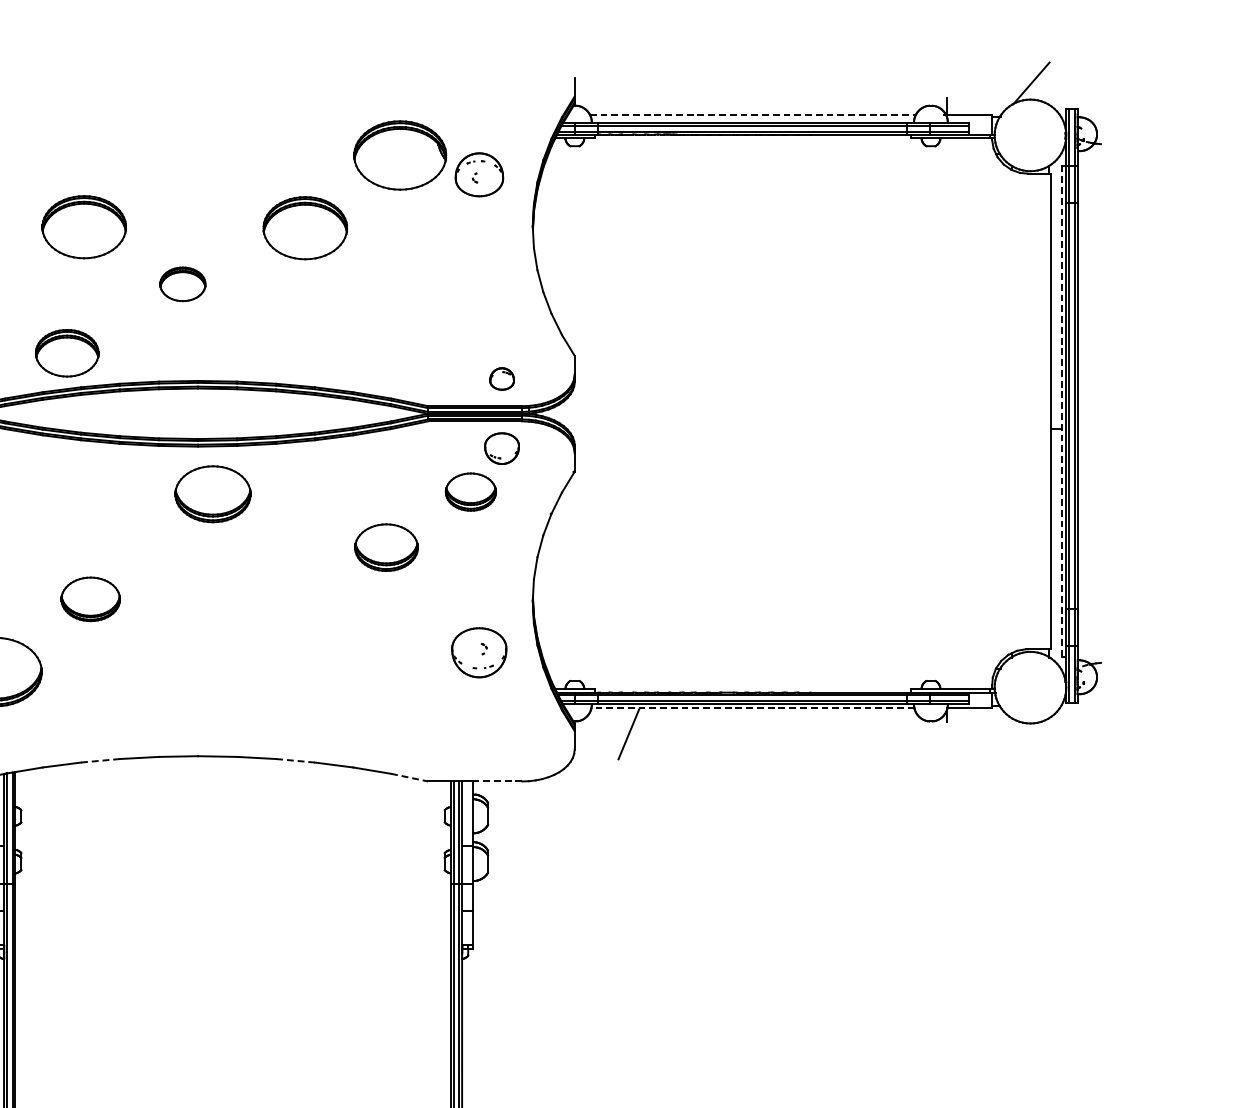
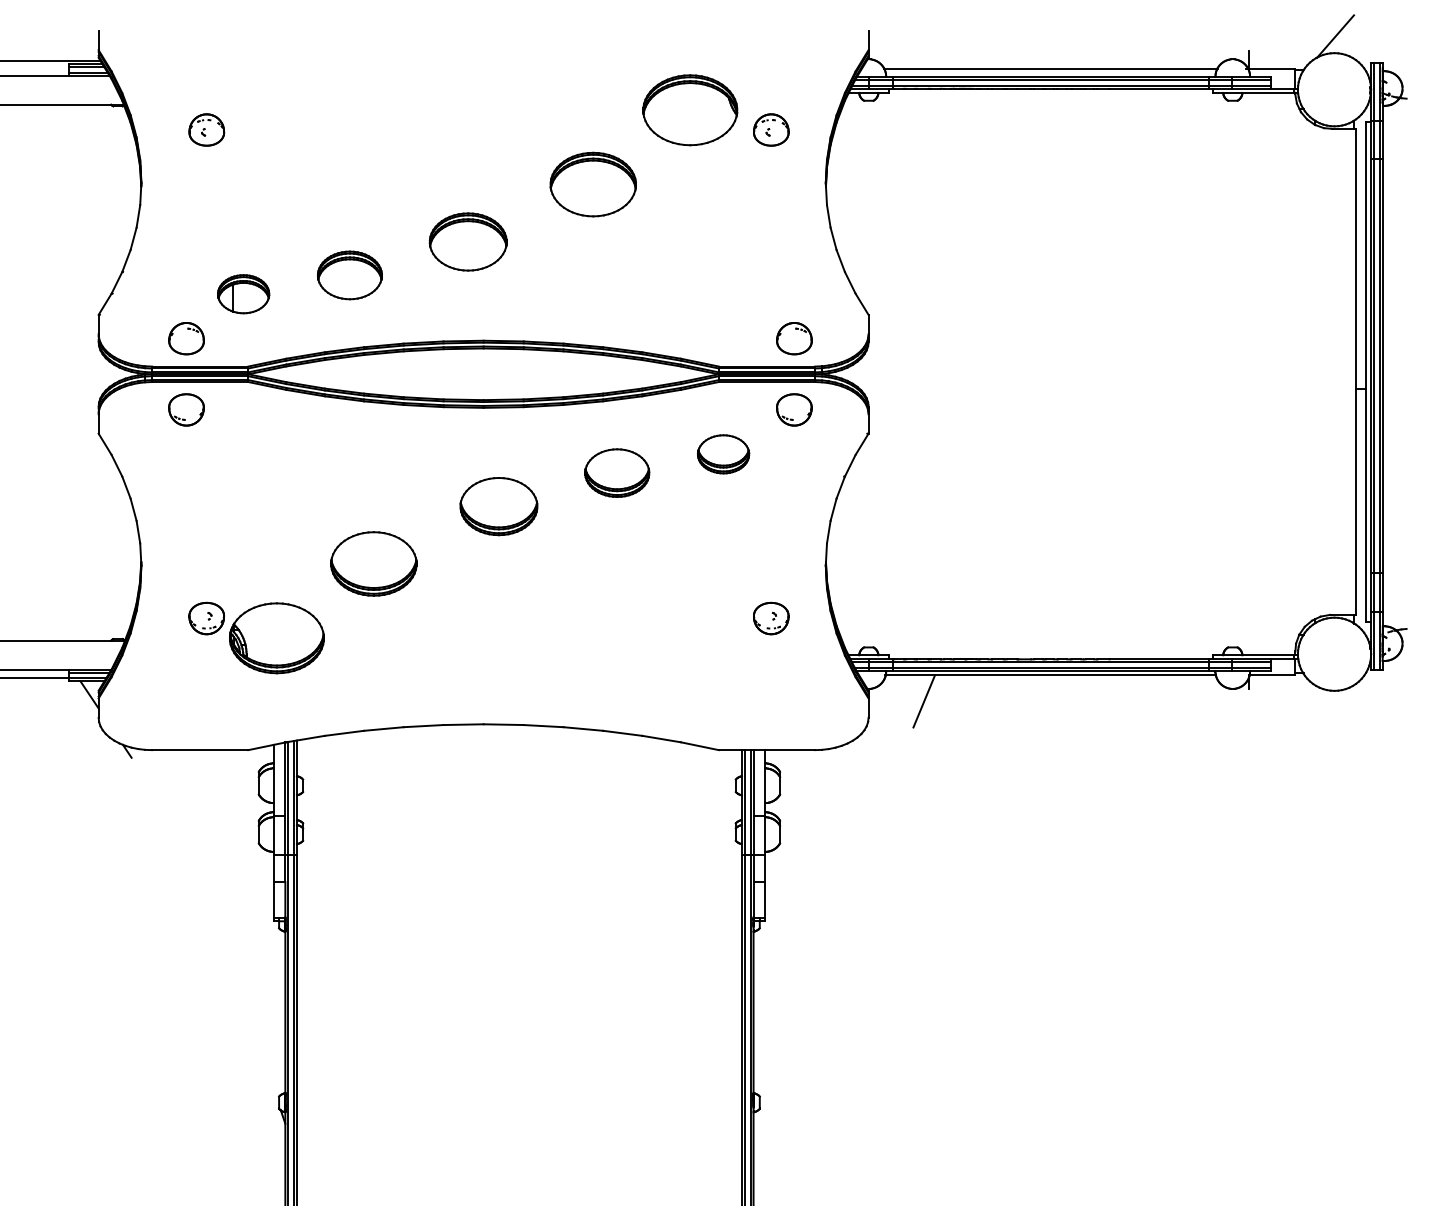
line: (752, 114) -> (1050, 68), dashed -> solid
part: (479, 174) -> (771, 129), size x0.71
part: (83, 227) -> (366, 183), removed
part: (182, 283) -> (467, 241), size x1.67
part: (66, 353) -> (349, 275), moved
part: (502, 378) -> (794, 338), size x1.43
line: (1061, 411) -> (1366, 371), dashed -> solid
part: (470, 492) -> (723, 454), moved
part: (212, 494) -> (498, 506), moved
part: (386, 547) -> (617, 472), moved
part: (90, 598) -> (373, 563), size x1.43
part: (479, 652) -> (771, 618), size x0.62
line: (752, 708) -> (1050, 675), dashed -> solid
line: (100, 761) -> (383, 729), dashed -> solid
line: (295, 761) -> (583, 729), dashed -> solid
line: (410, 777) -> (700, 746), dashed -> solid
line: (498, 781) -> (790, 750), dashed -> solid

